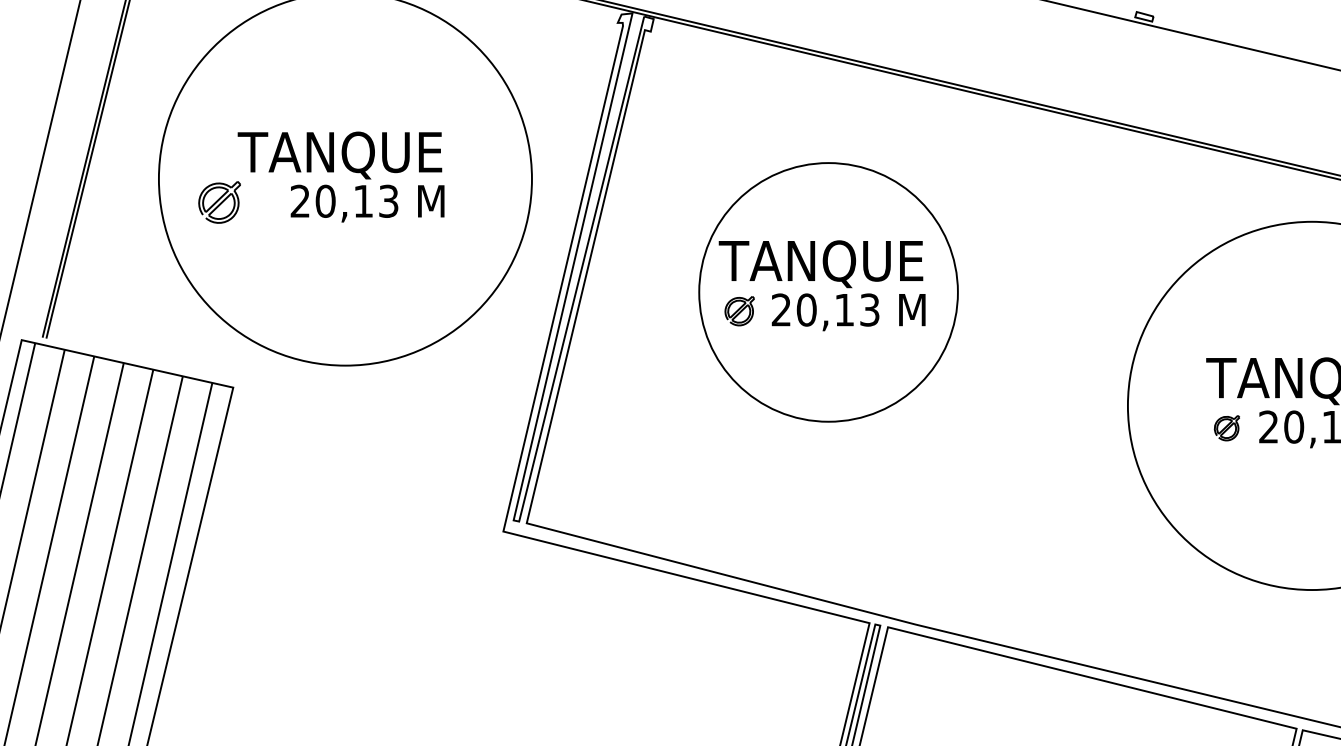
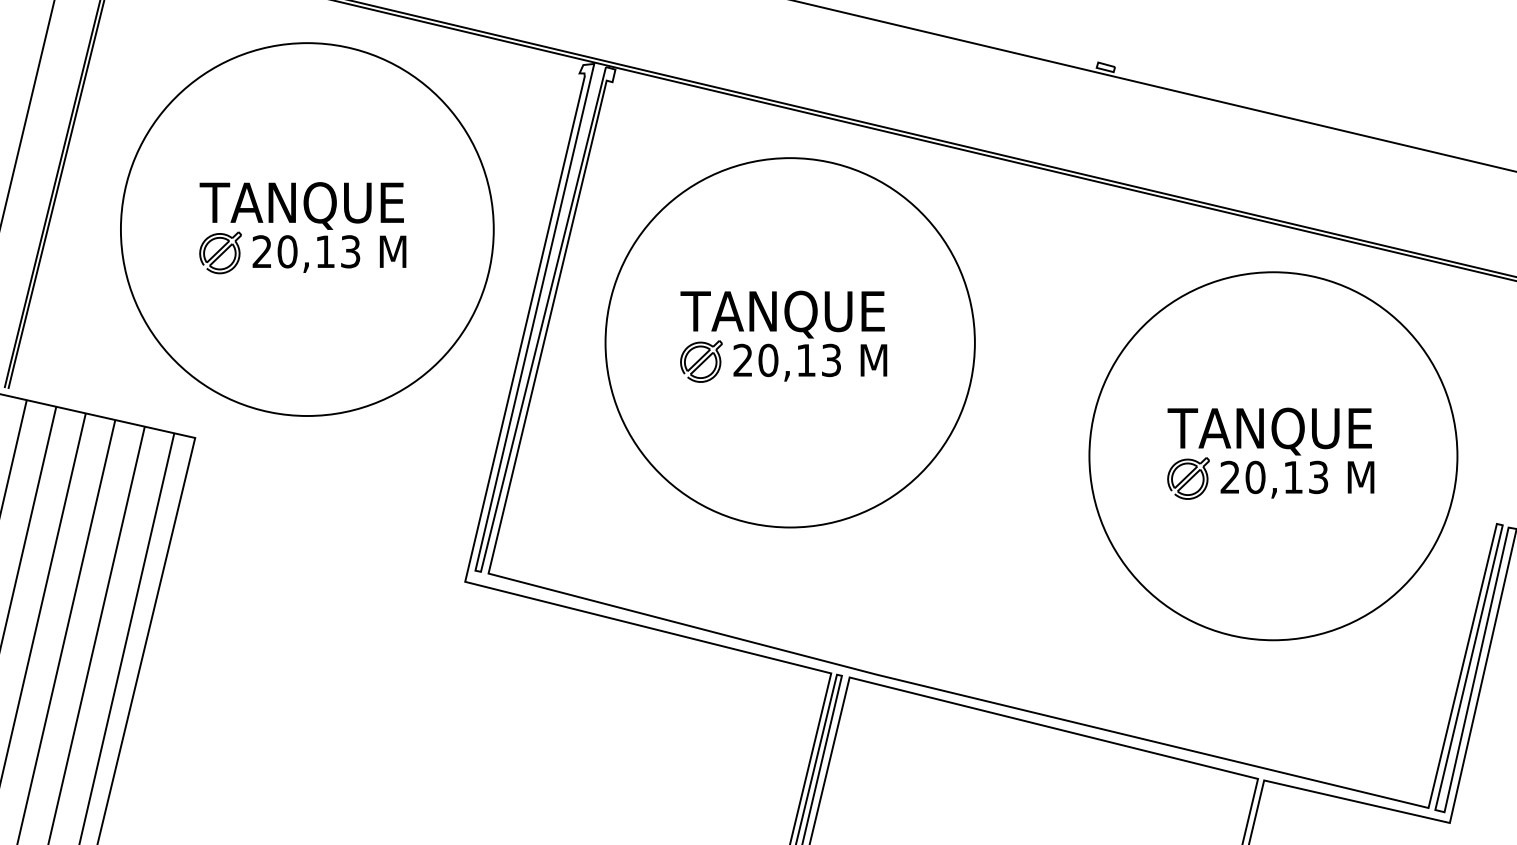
part: (219, 202) -> (220, 252), moved
circle: (827, 292) -> (789, 342), size x1.43
part: (739, 311) -> (701, 361), size x1.43
part: (1227, 428) -> (1188, 478), size x1.67

